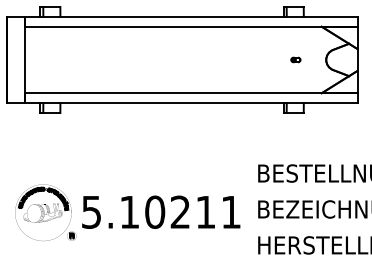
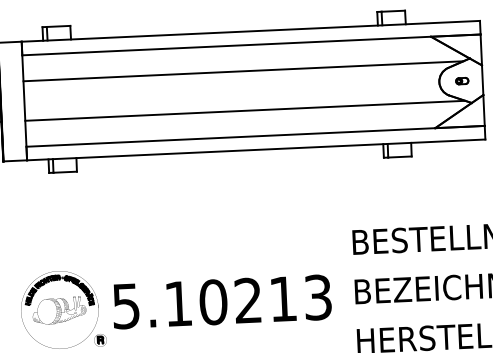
line: (184, 45) -> (243, 71), added
part: (295, 59) -> (461, 80), moved
line: (184, 74) -> (245, 110), added
text: (230, 211) -> (317, 296), 5.10211 -> 5.10213

